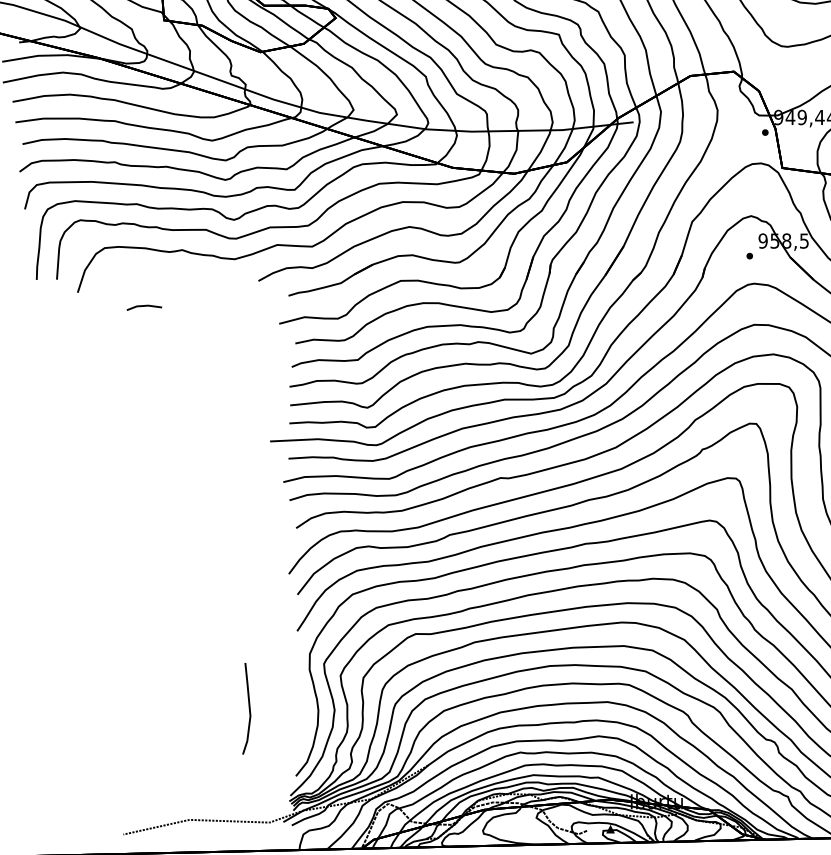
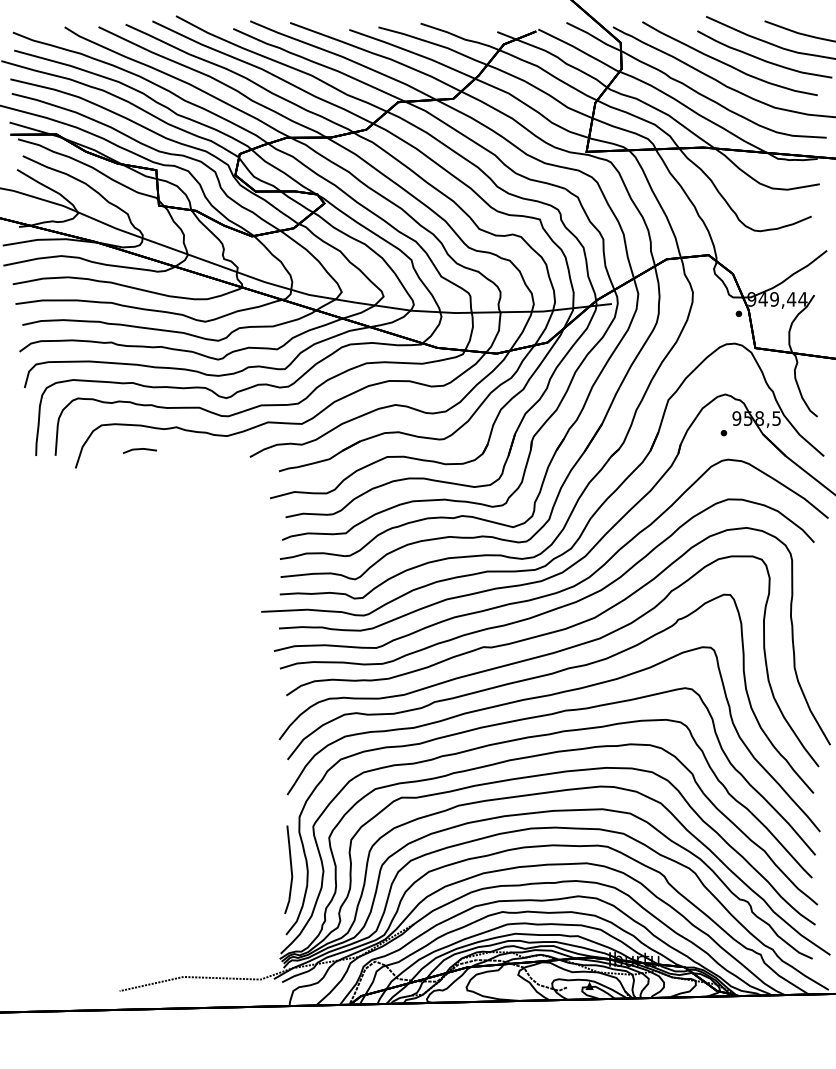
line: (143, 307) -> (139, 450), moved
line: (248, 708) -> (290, 869), moved

